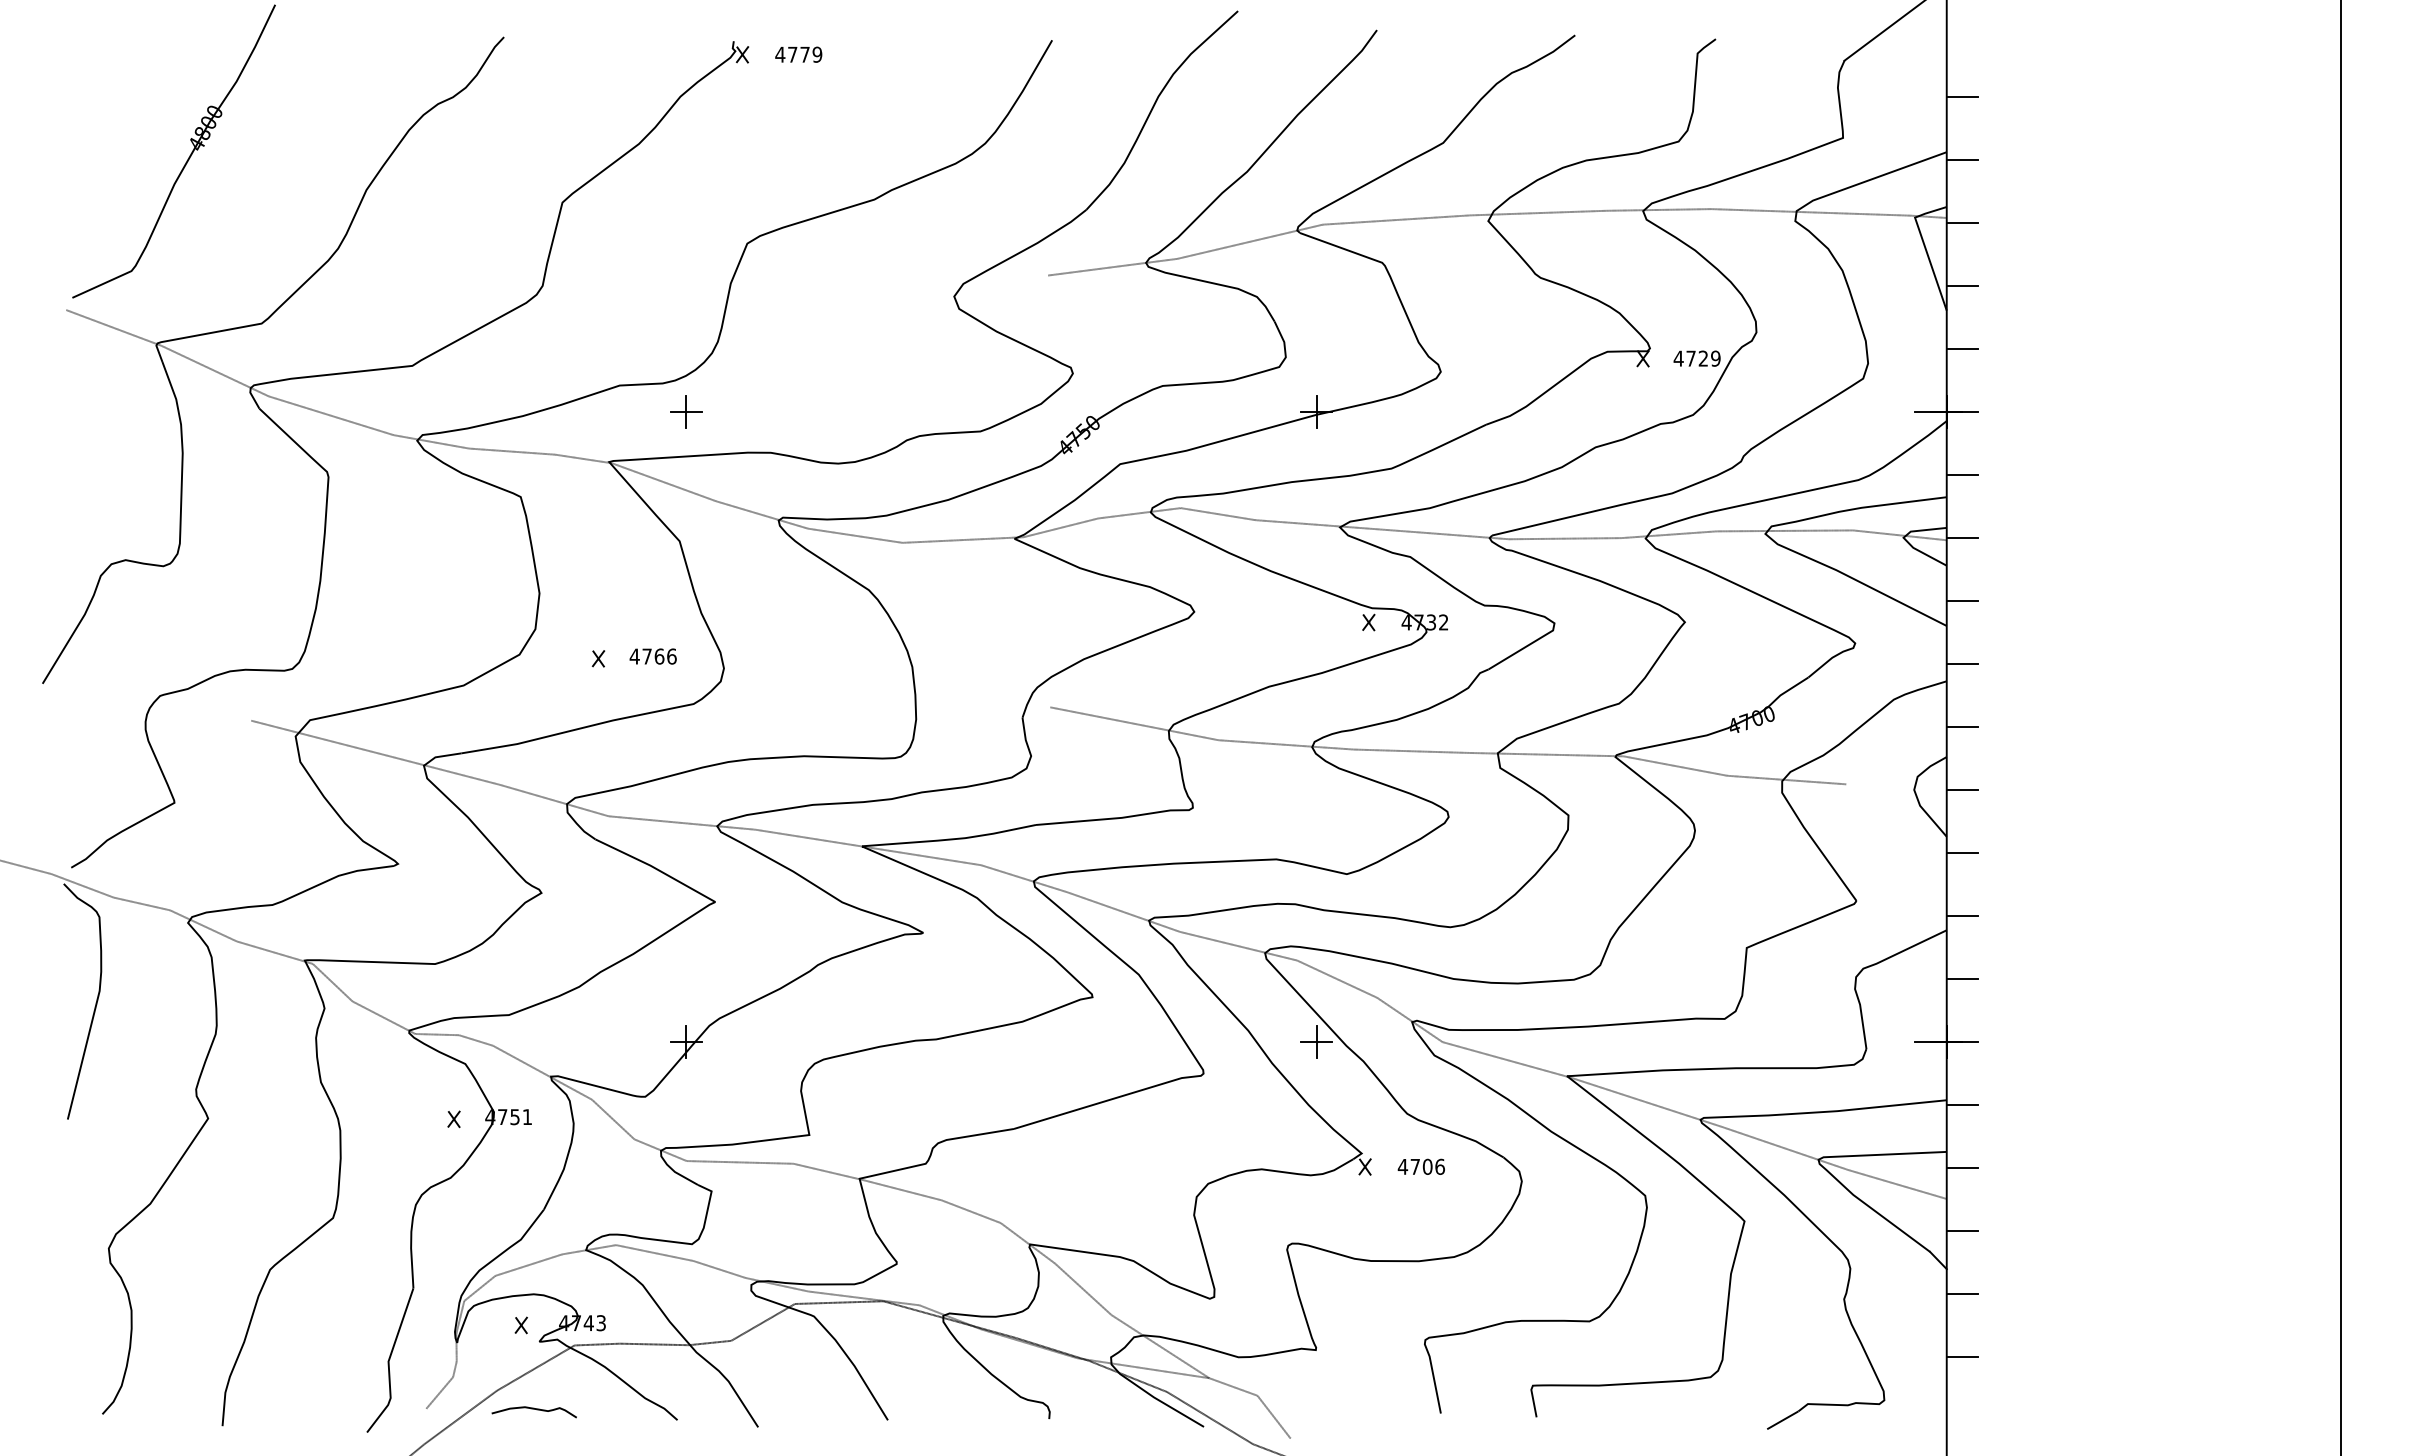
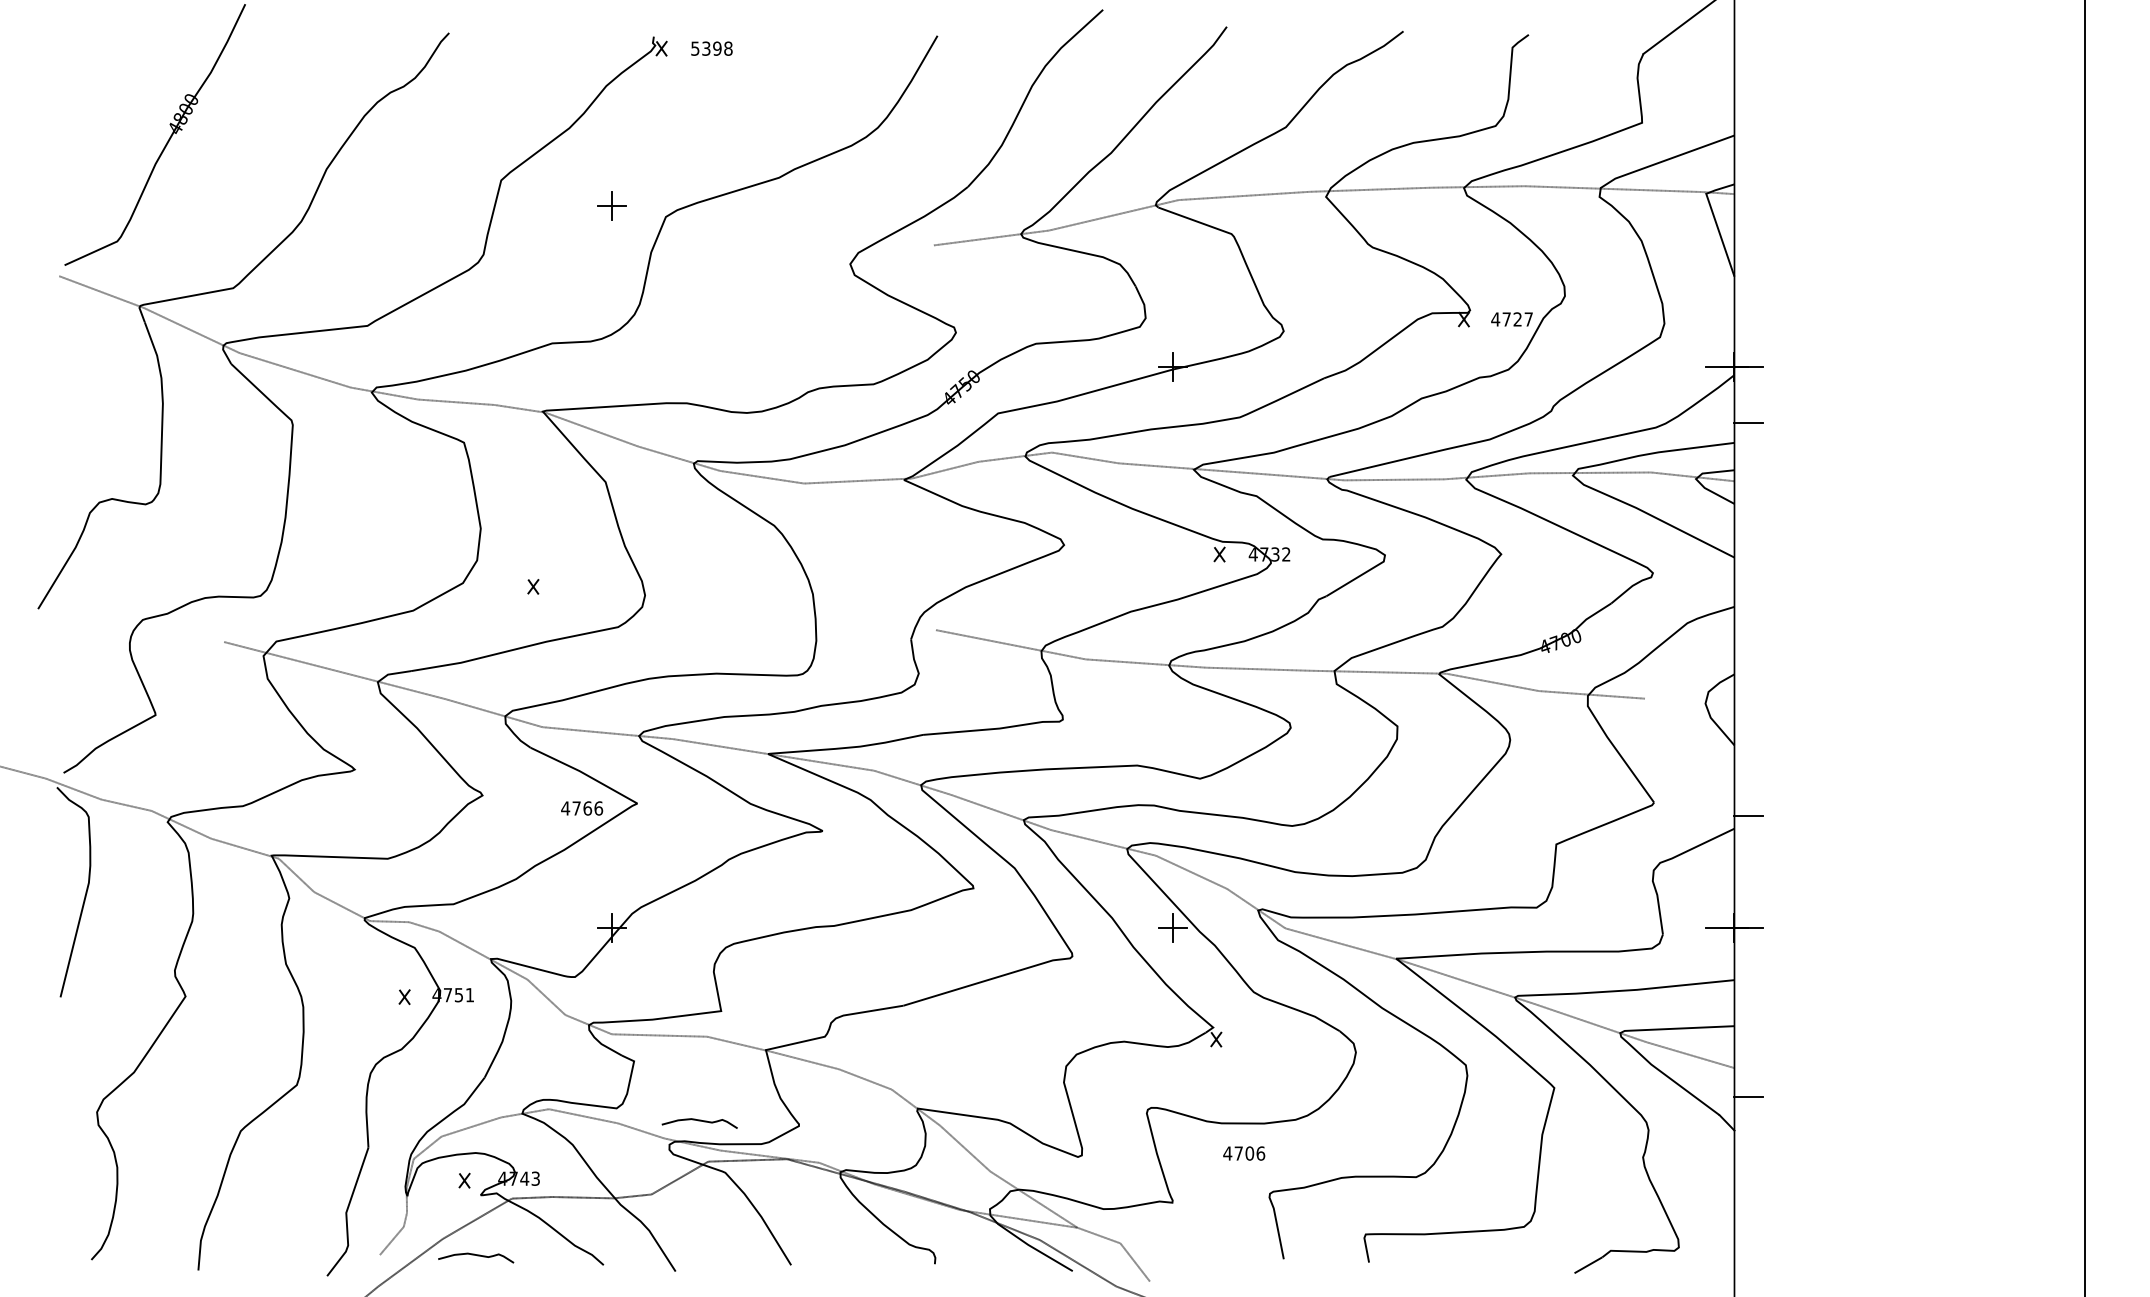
text: (798, 54) -> (711, 48), 4779 -> 5398
line: (1962, 96) -> (1748, 85), removed
line: (1962, 159) -> (1748, 142), removed
line: (1962, 222) -> (1748, 198), removed
line: (1962, 285) -> (1748, 254), removed
line: (1962, 348) -> (1748, 310), removed
text: (1715, 358) -> (1528, 319), 4729 -> 4727
part: (686, 411) -> (611, 205), moved
line: (1962, 537) -> (1748, 478), removed
line: (1962, 600) -> (1748, 534), removed
text: (652, 656) -> (581, 808), moved
line: (1962, 663) -> (1748, 591), removed
line: (1962, 726) -> (1748, 647), removed
line: (1962, 790) -> (1748, 704), removed
line: (1962, 853) -> (1748, 760), removed
line: (1962, 979) -> (1748, 872), removed
line: (1962, 1105) -> (1748, 984), removed
text: (1420, 1166) -> (1243, 1153), moved
line: (1962, 1168) -> (1748, 1040), removed
curve: (784, 1258) -> (699, 1121), added
line: (1962, 1294) -> (1748, 1153), removed
line: (1962, 1357) -> (1748, 1209), removed

